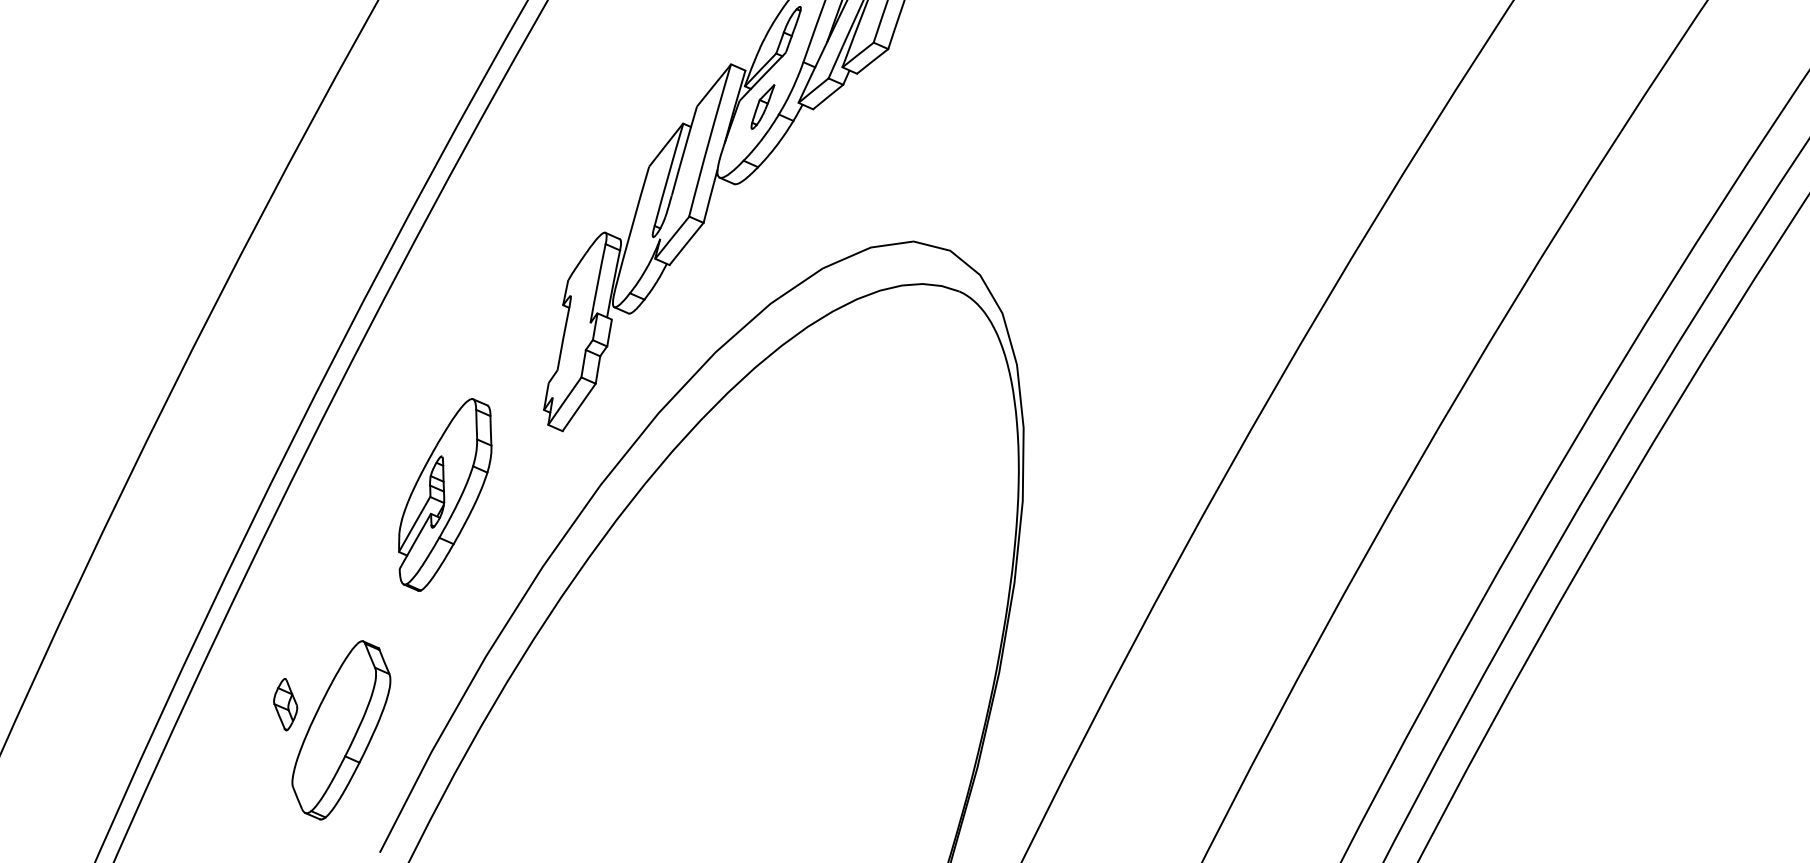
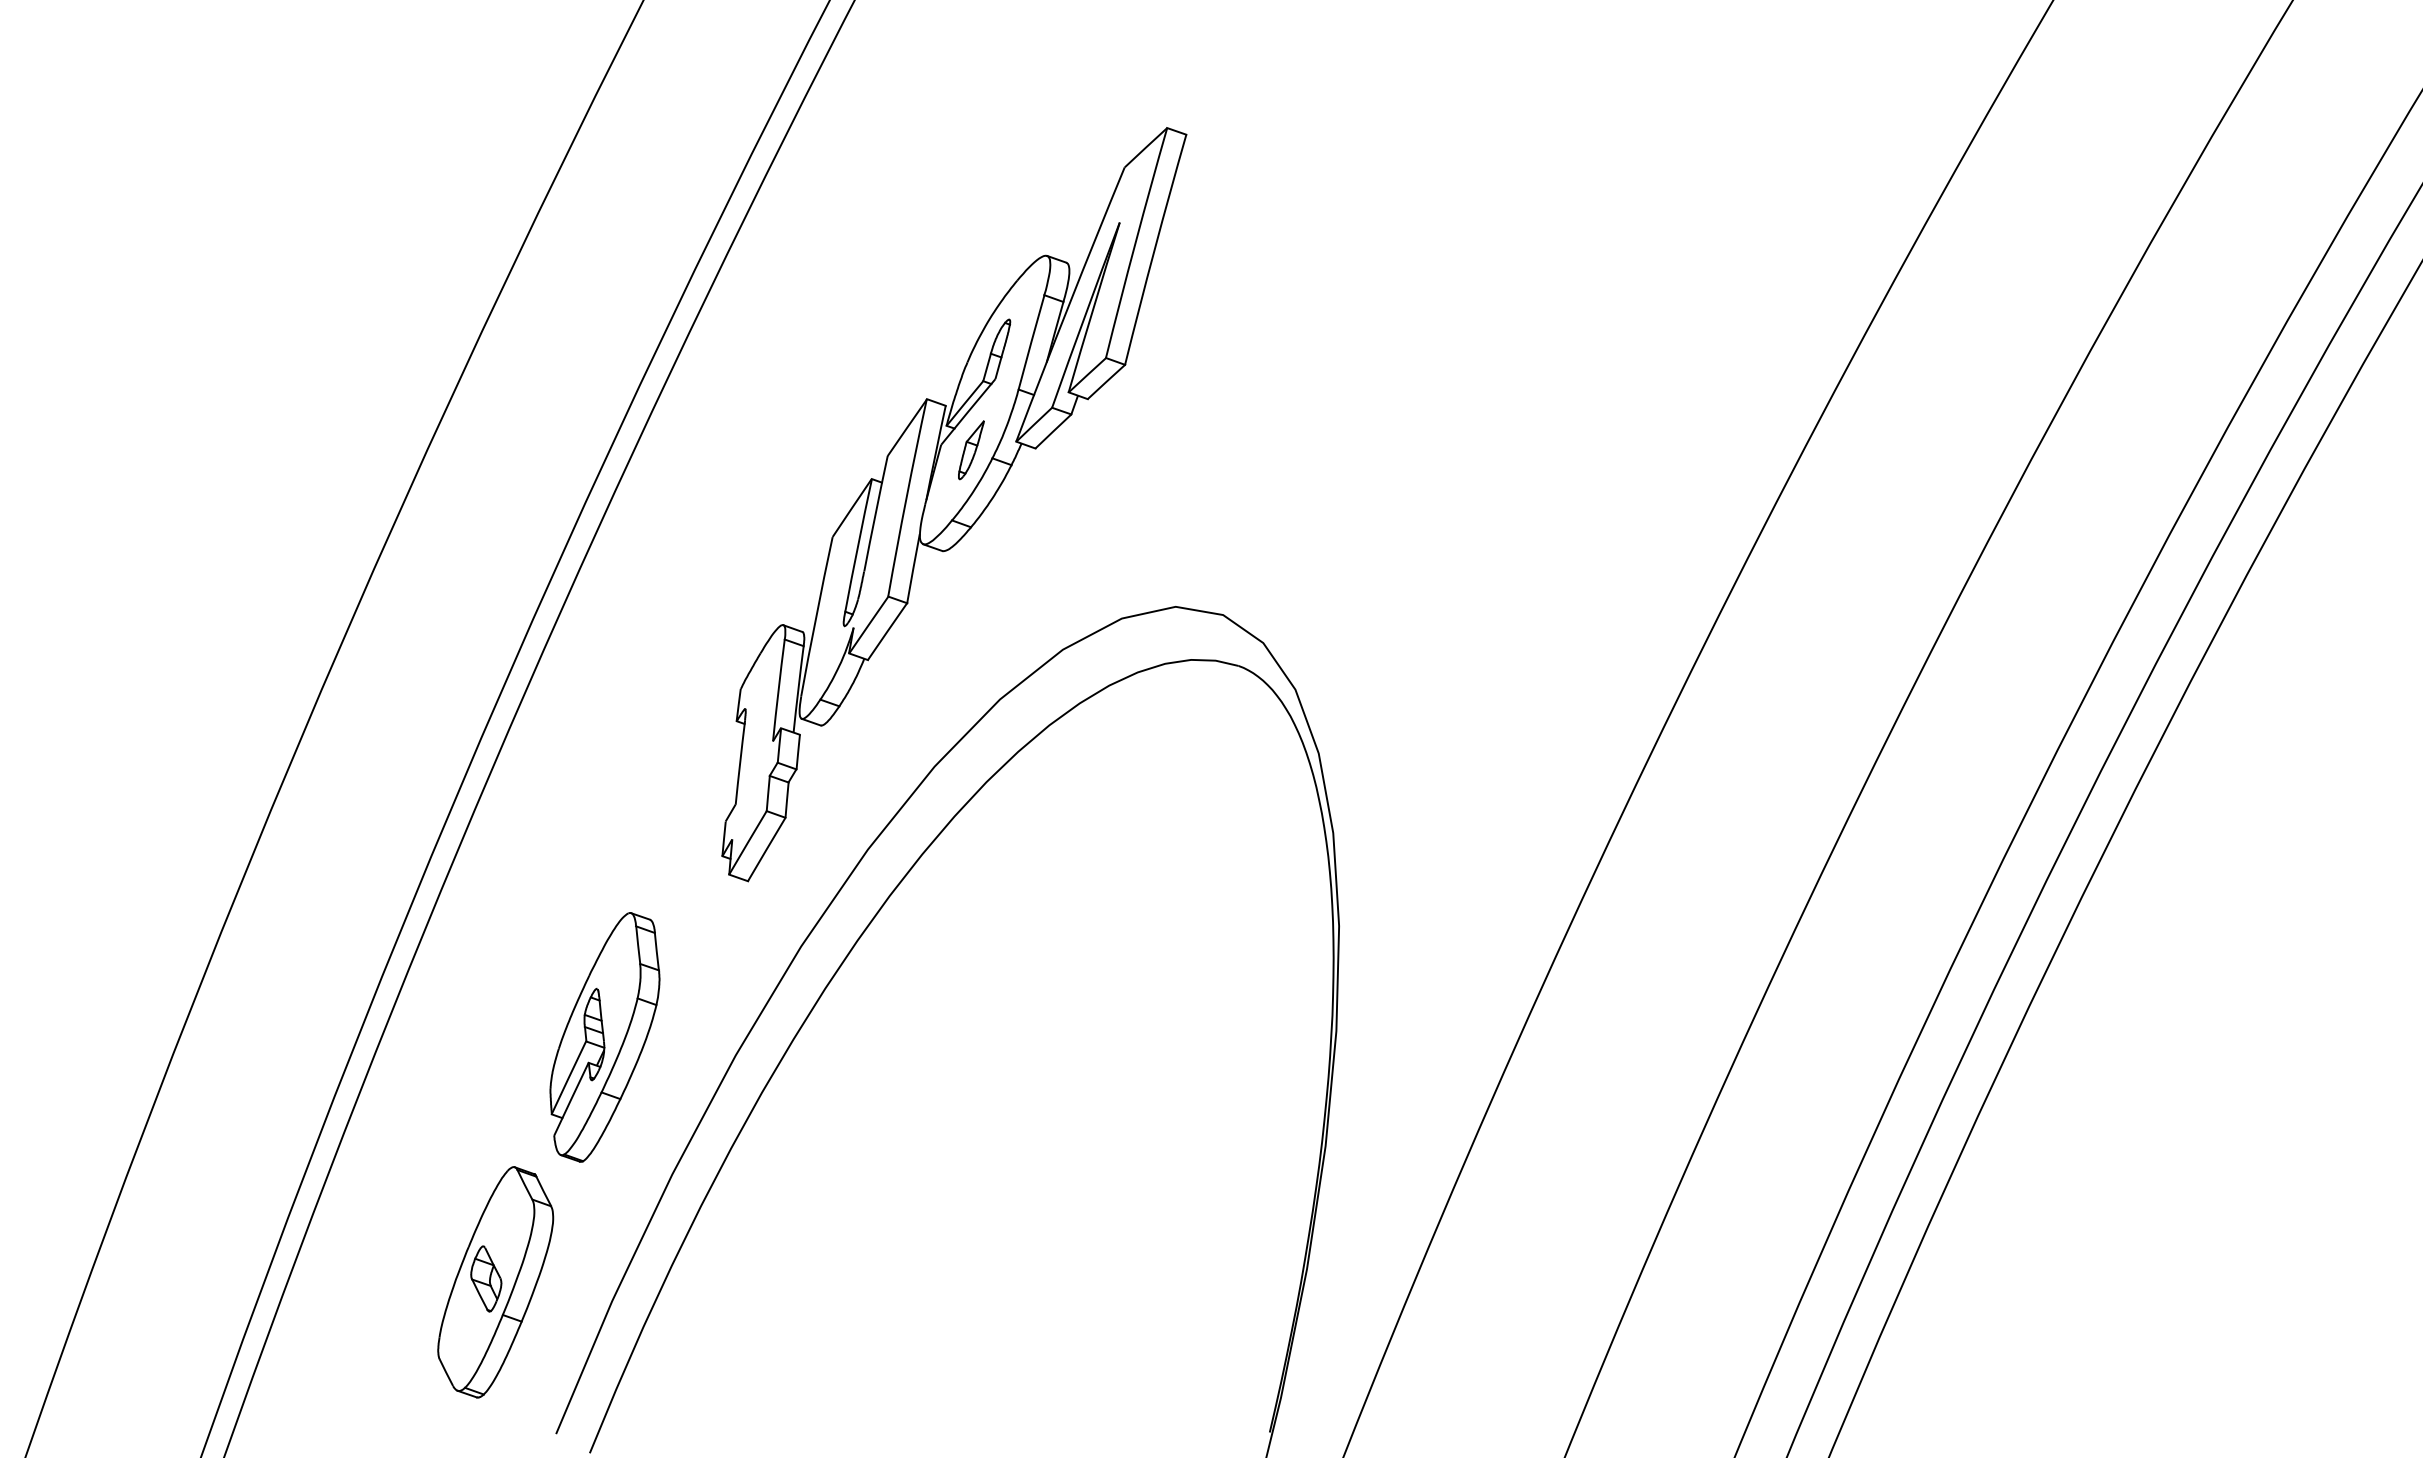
part: (444, 494) -> (604, 1037), moved
part: (285, 704) -> (486, 1278), moved

